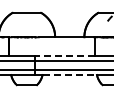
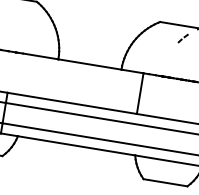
line: (64, 56) -> (71, 104), dashed -> solid
line: (70, 75) -> (77, 147), dashed -> solid

